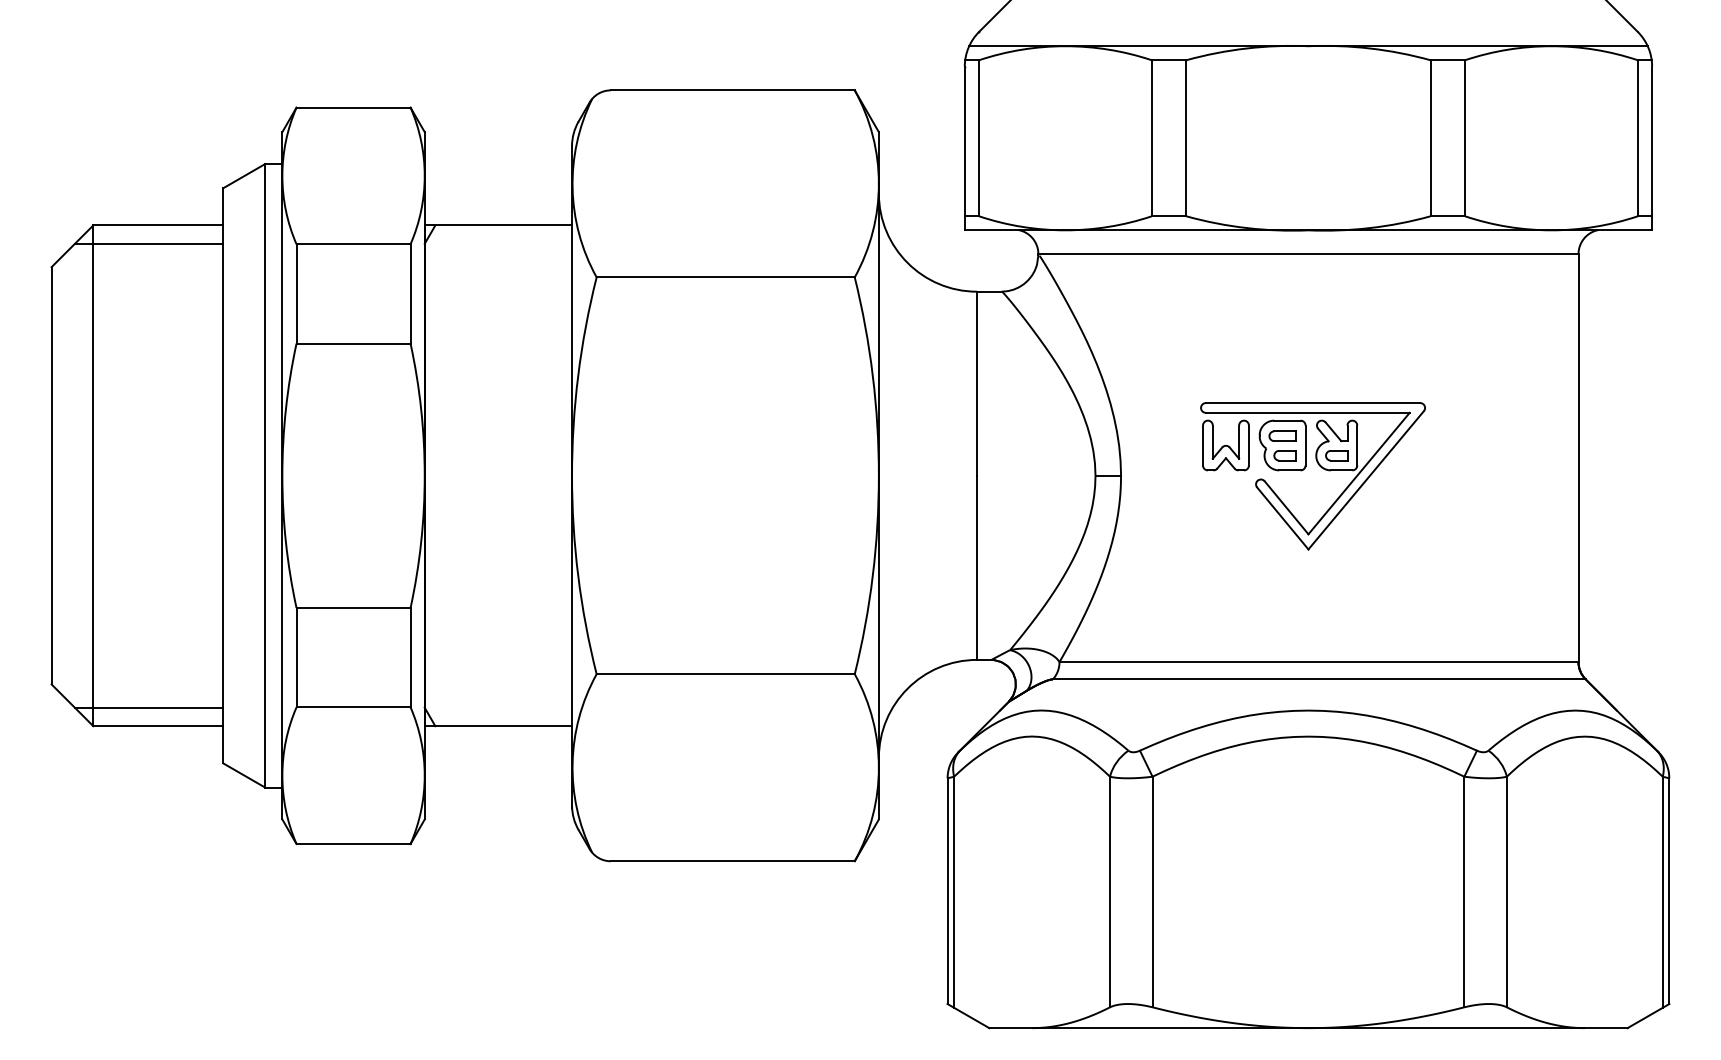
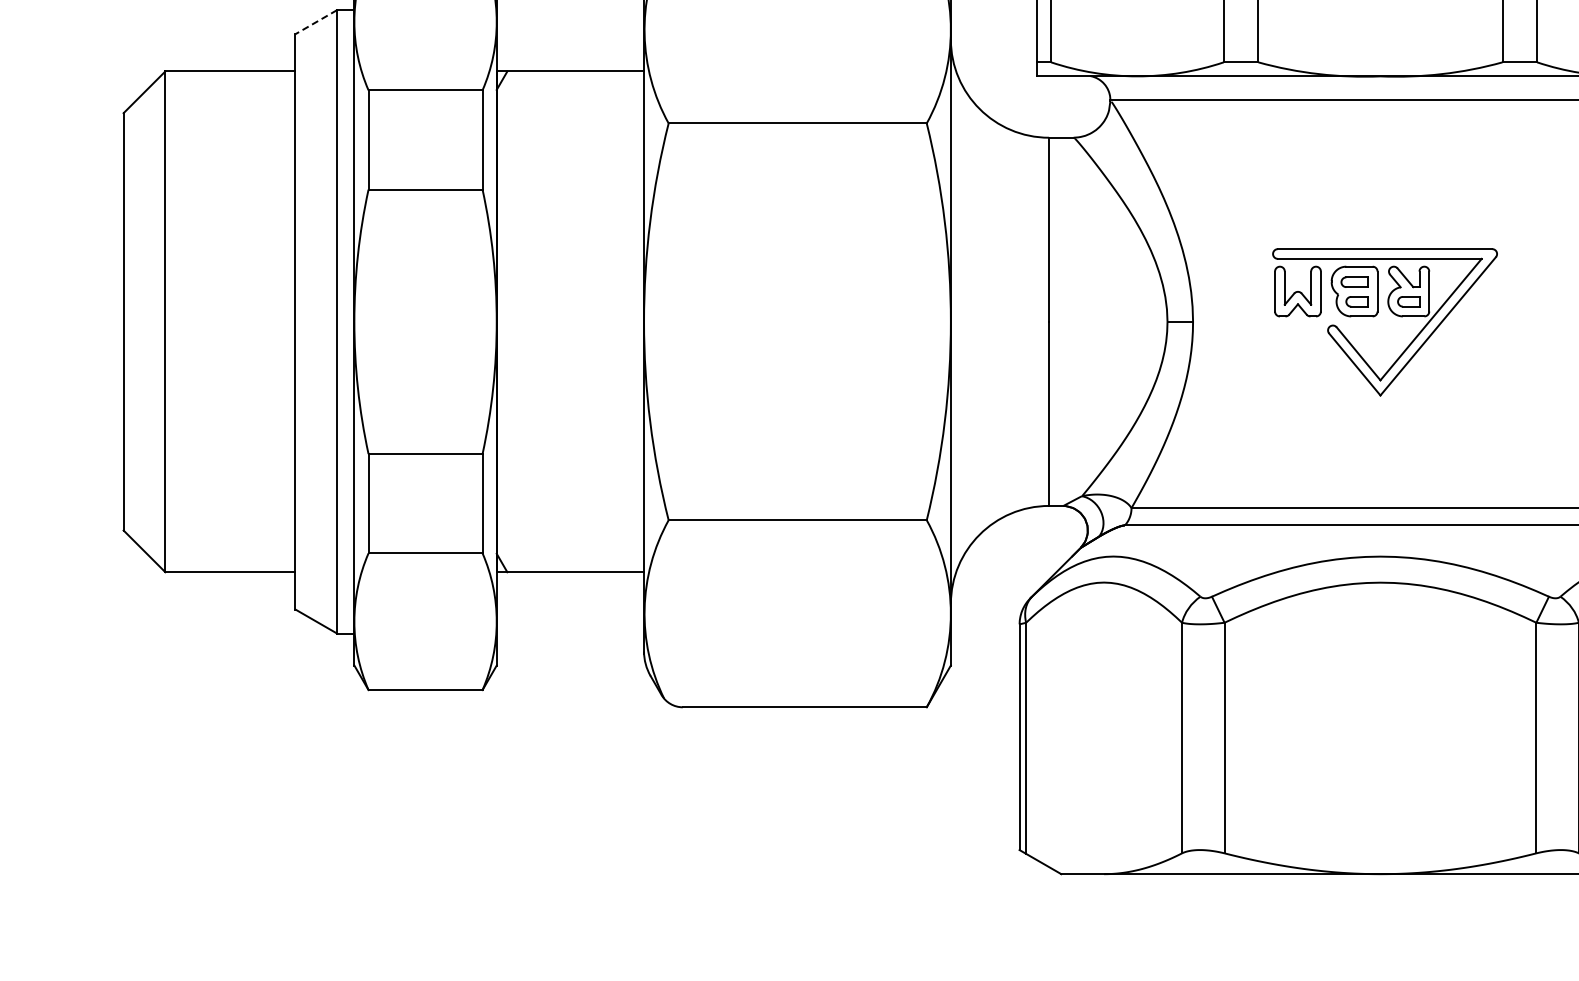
line: (243, 176) -> (315, 22), solid -> dashed
line: (148, 243) -> (220, 89), removed
line: (148, 707) -> (220, 553), removed

